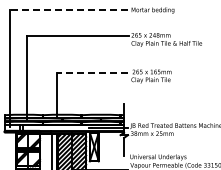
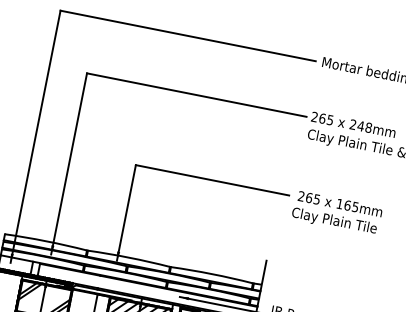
line: (68, 10) -> (186, 36), dashed -> solid
line: (92, 72) -> (211, 179), dashed -> solid

